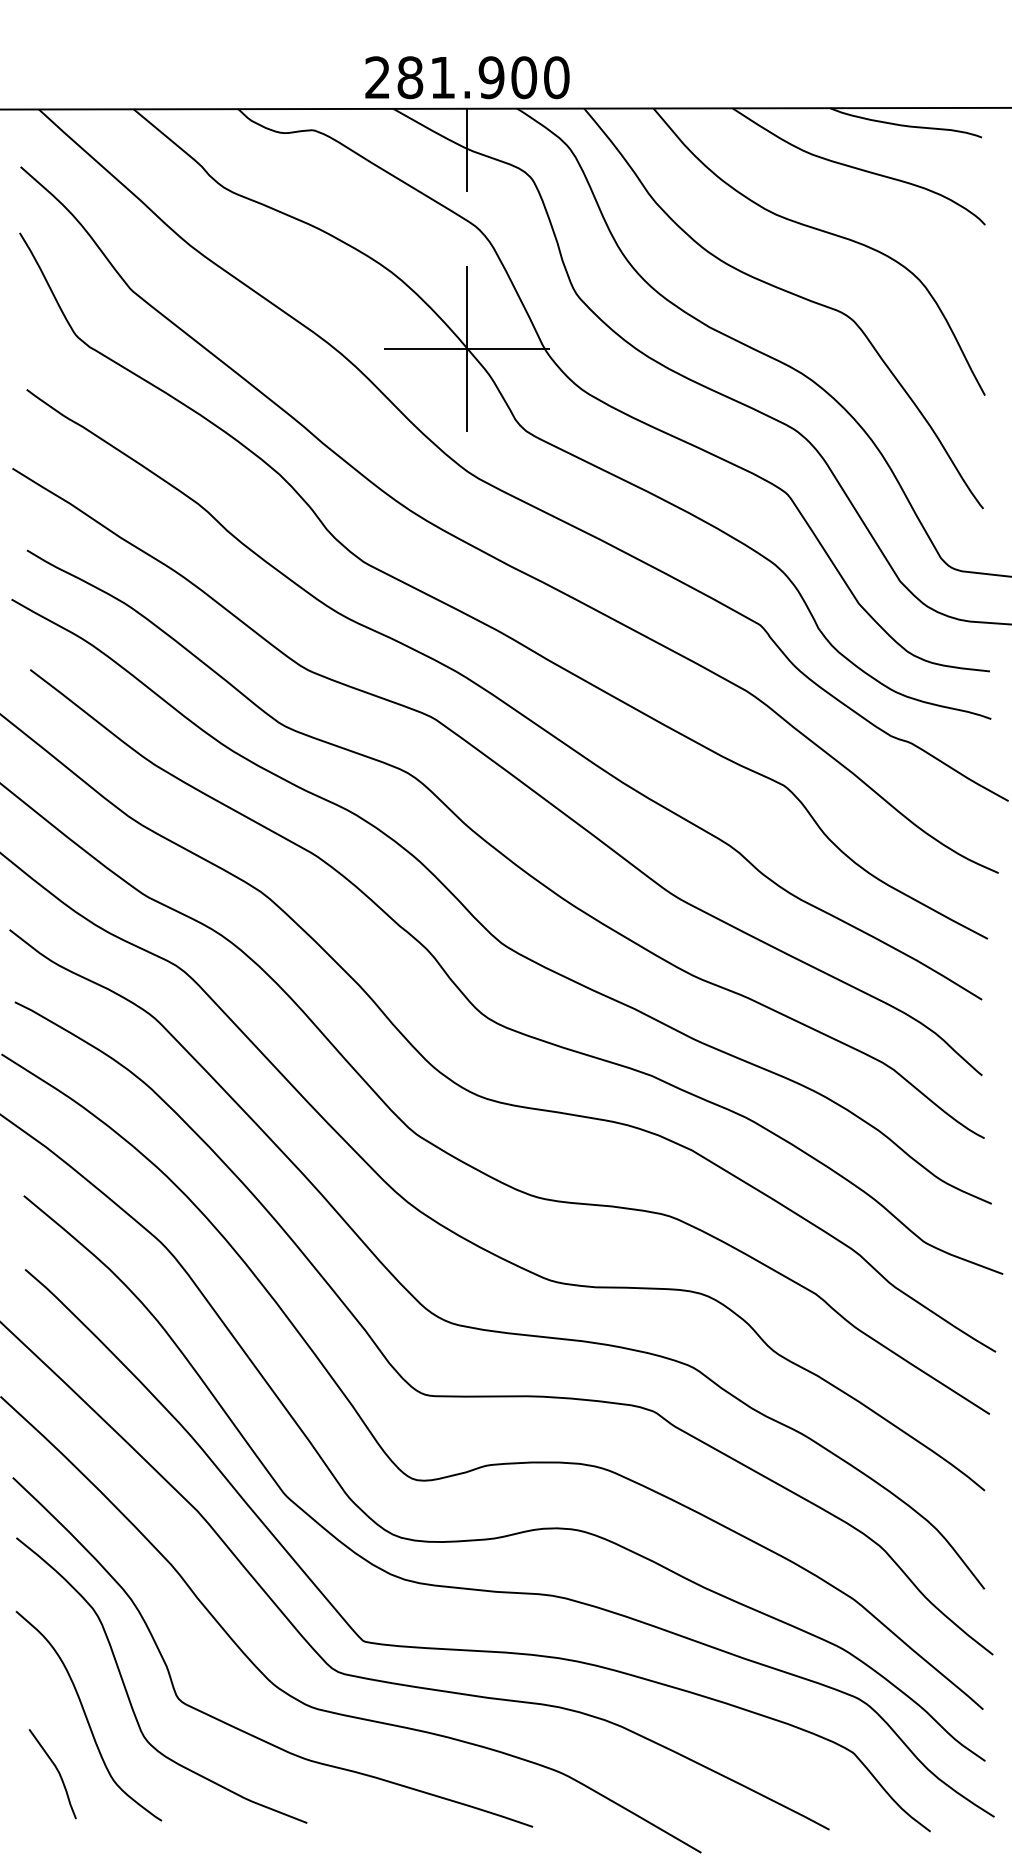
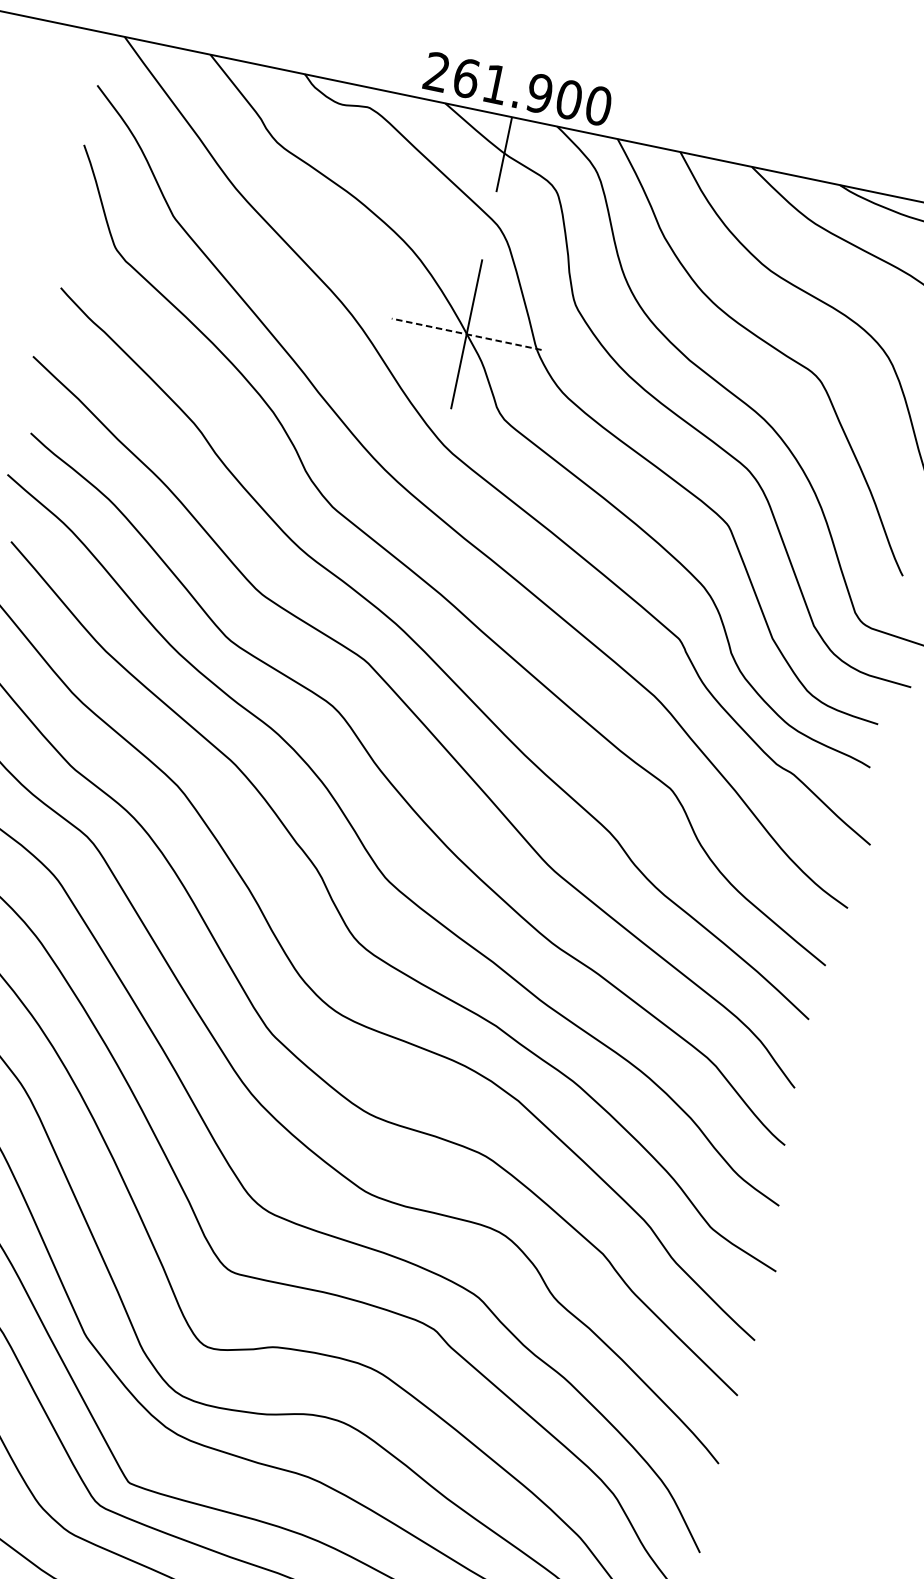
text: (410, 77) -> (466, 78), 281.900 -> 261.900
line: (467, 349) -> (466, 334), solid -> dashed

